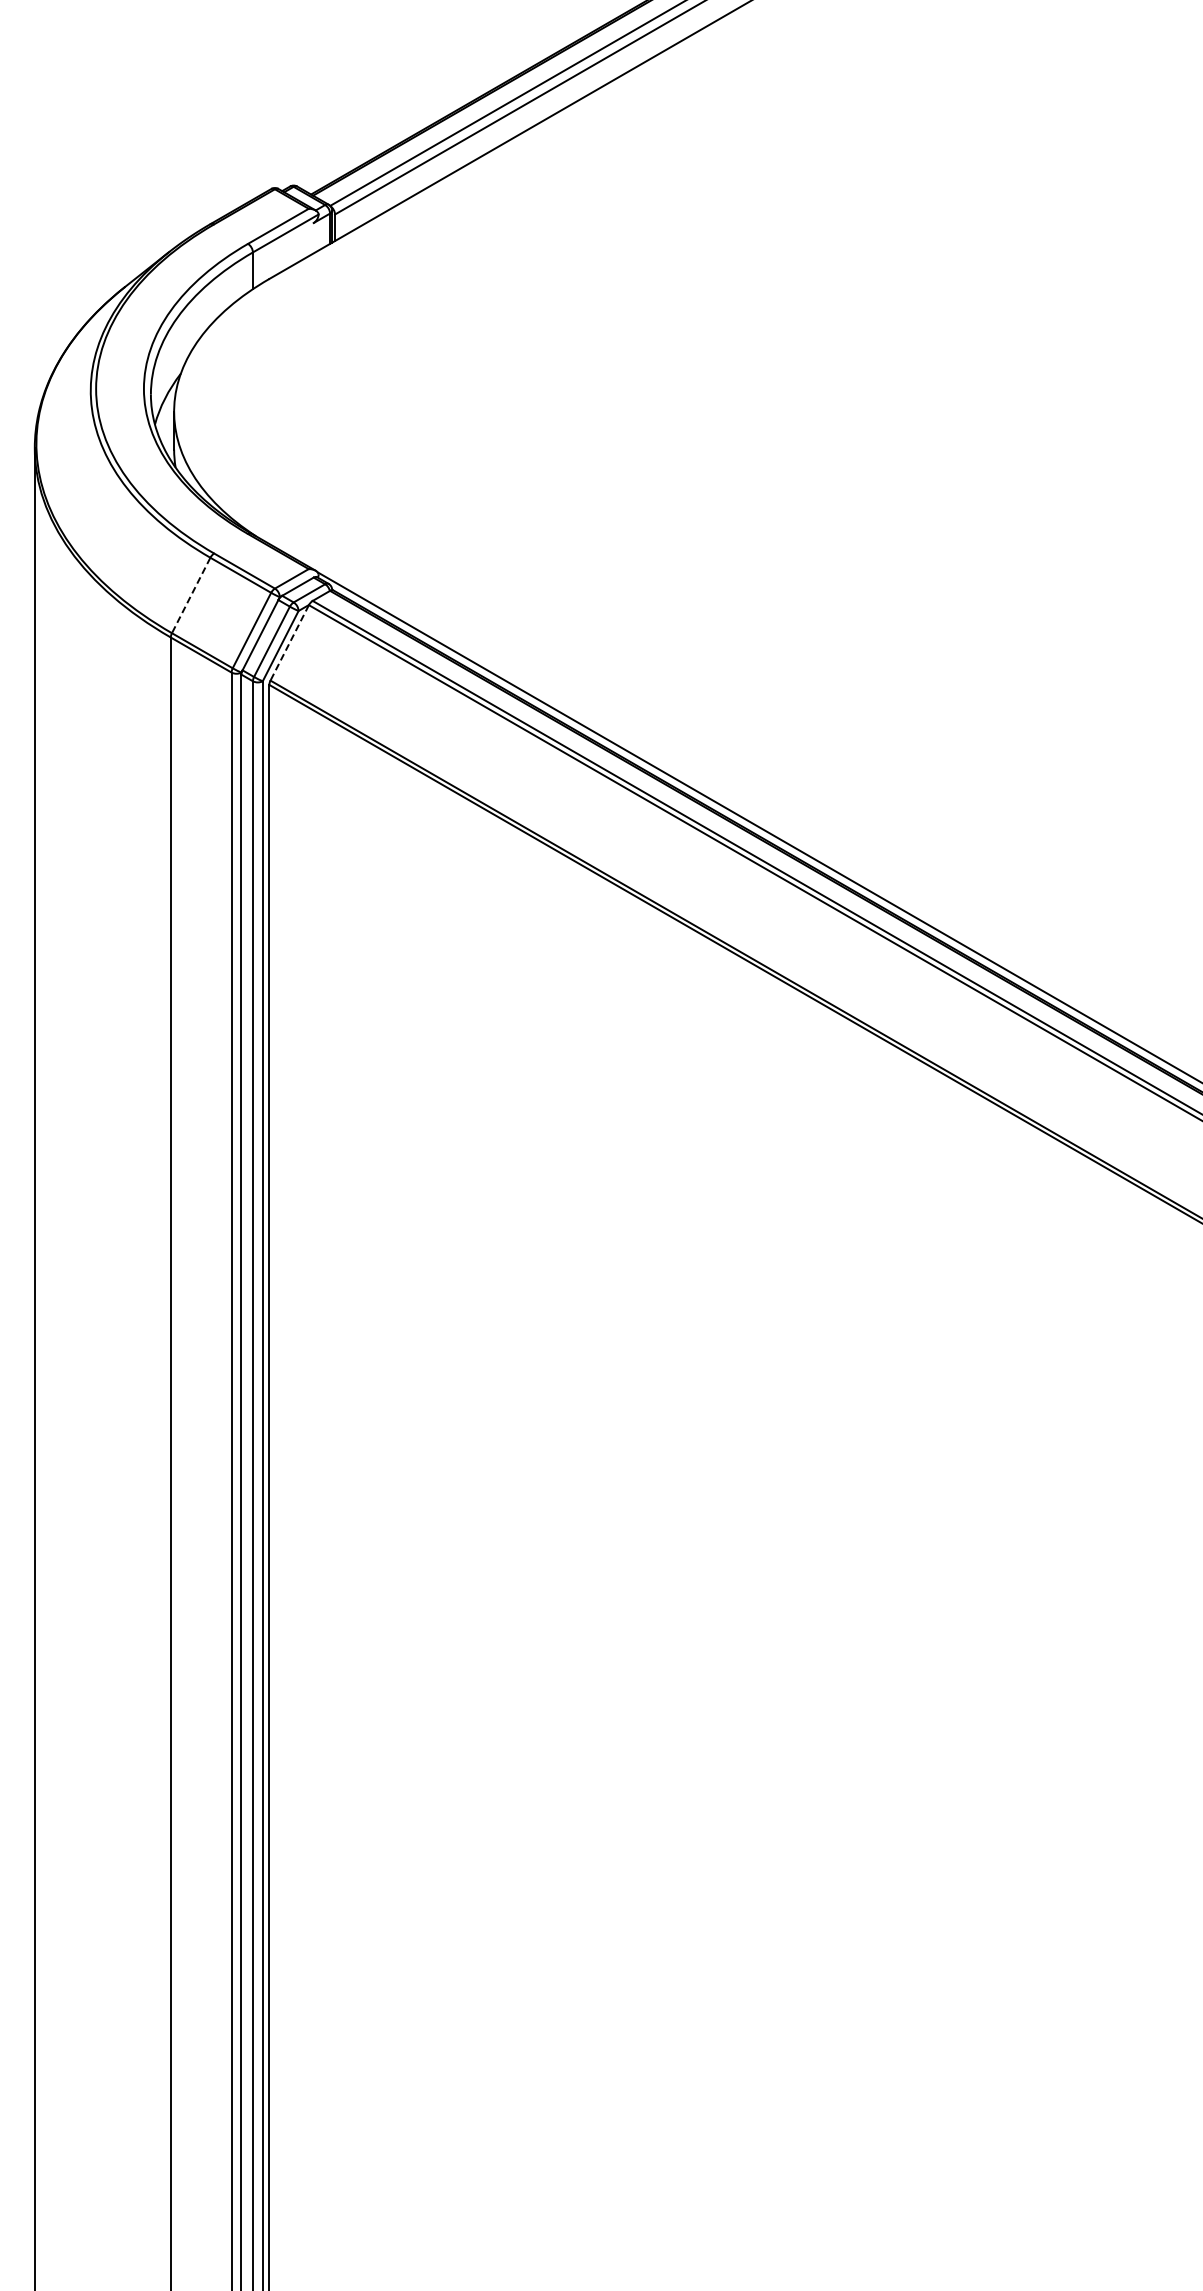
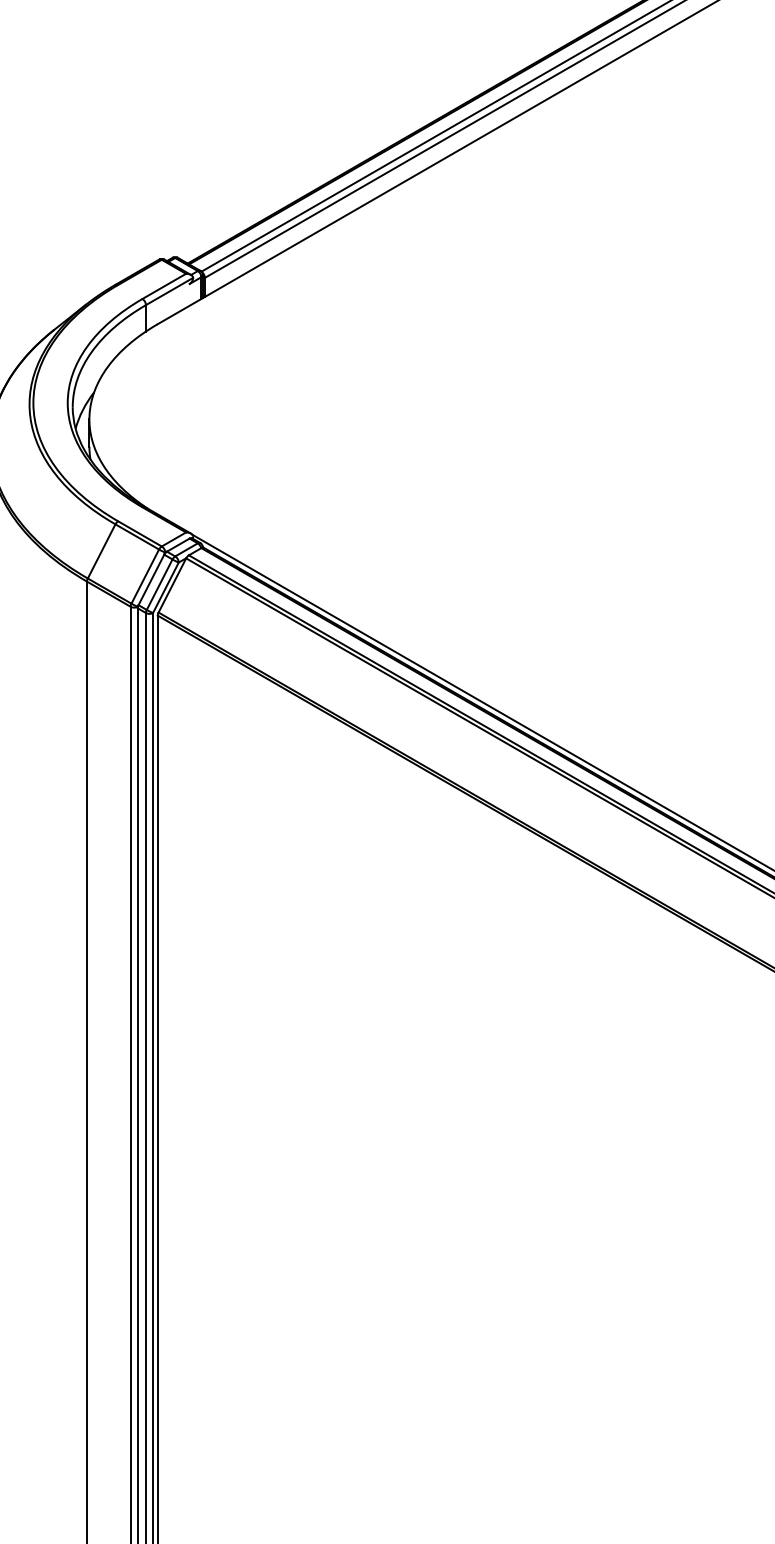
line: (190, 595) -> (101, 551), dashed -> solid
line: (289, 643) -> (172, 585), dashed -> solid

